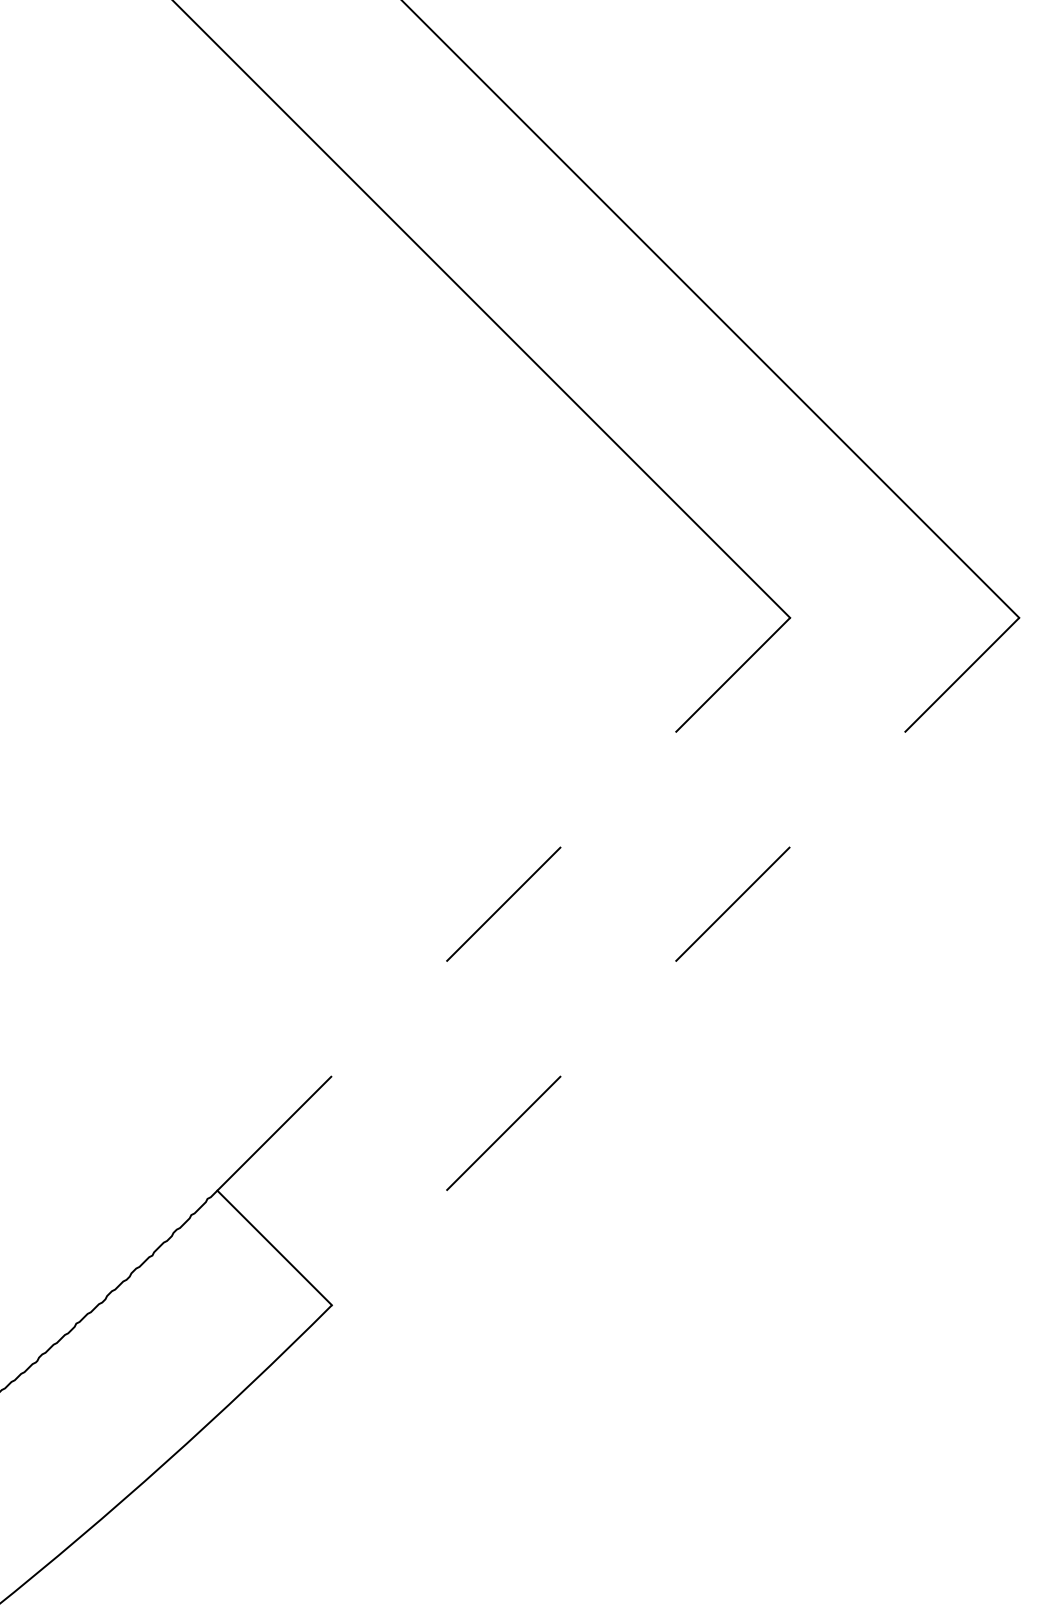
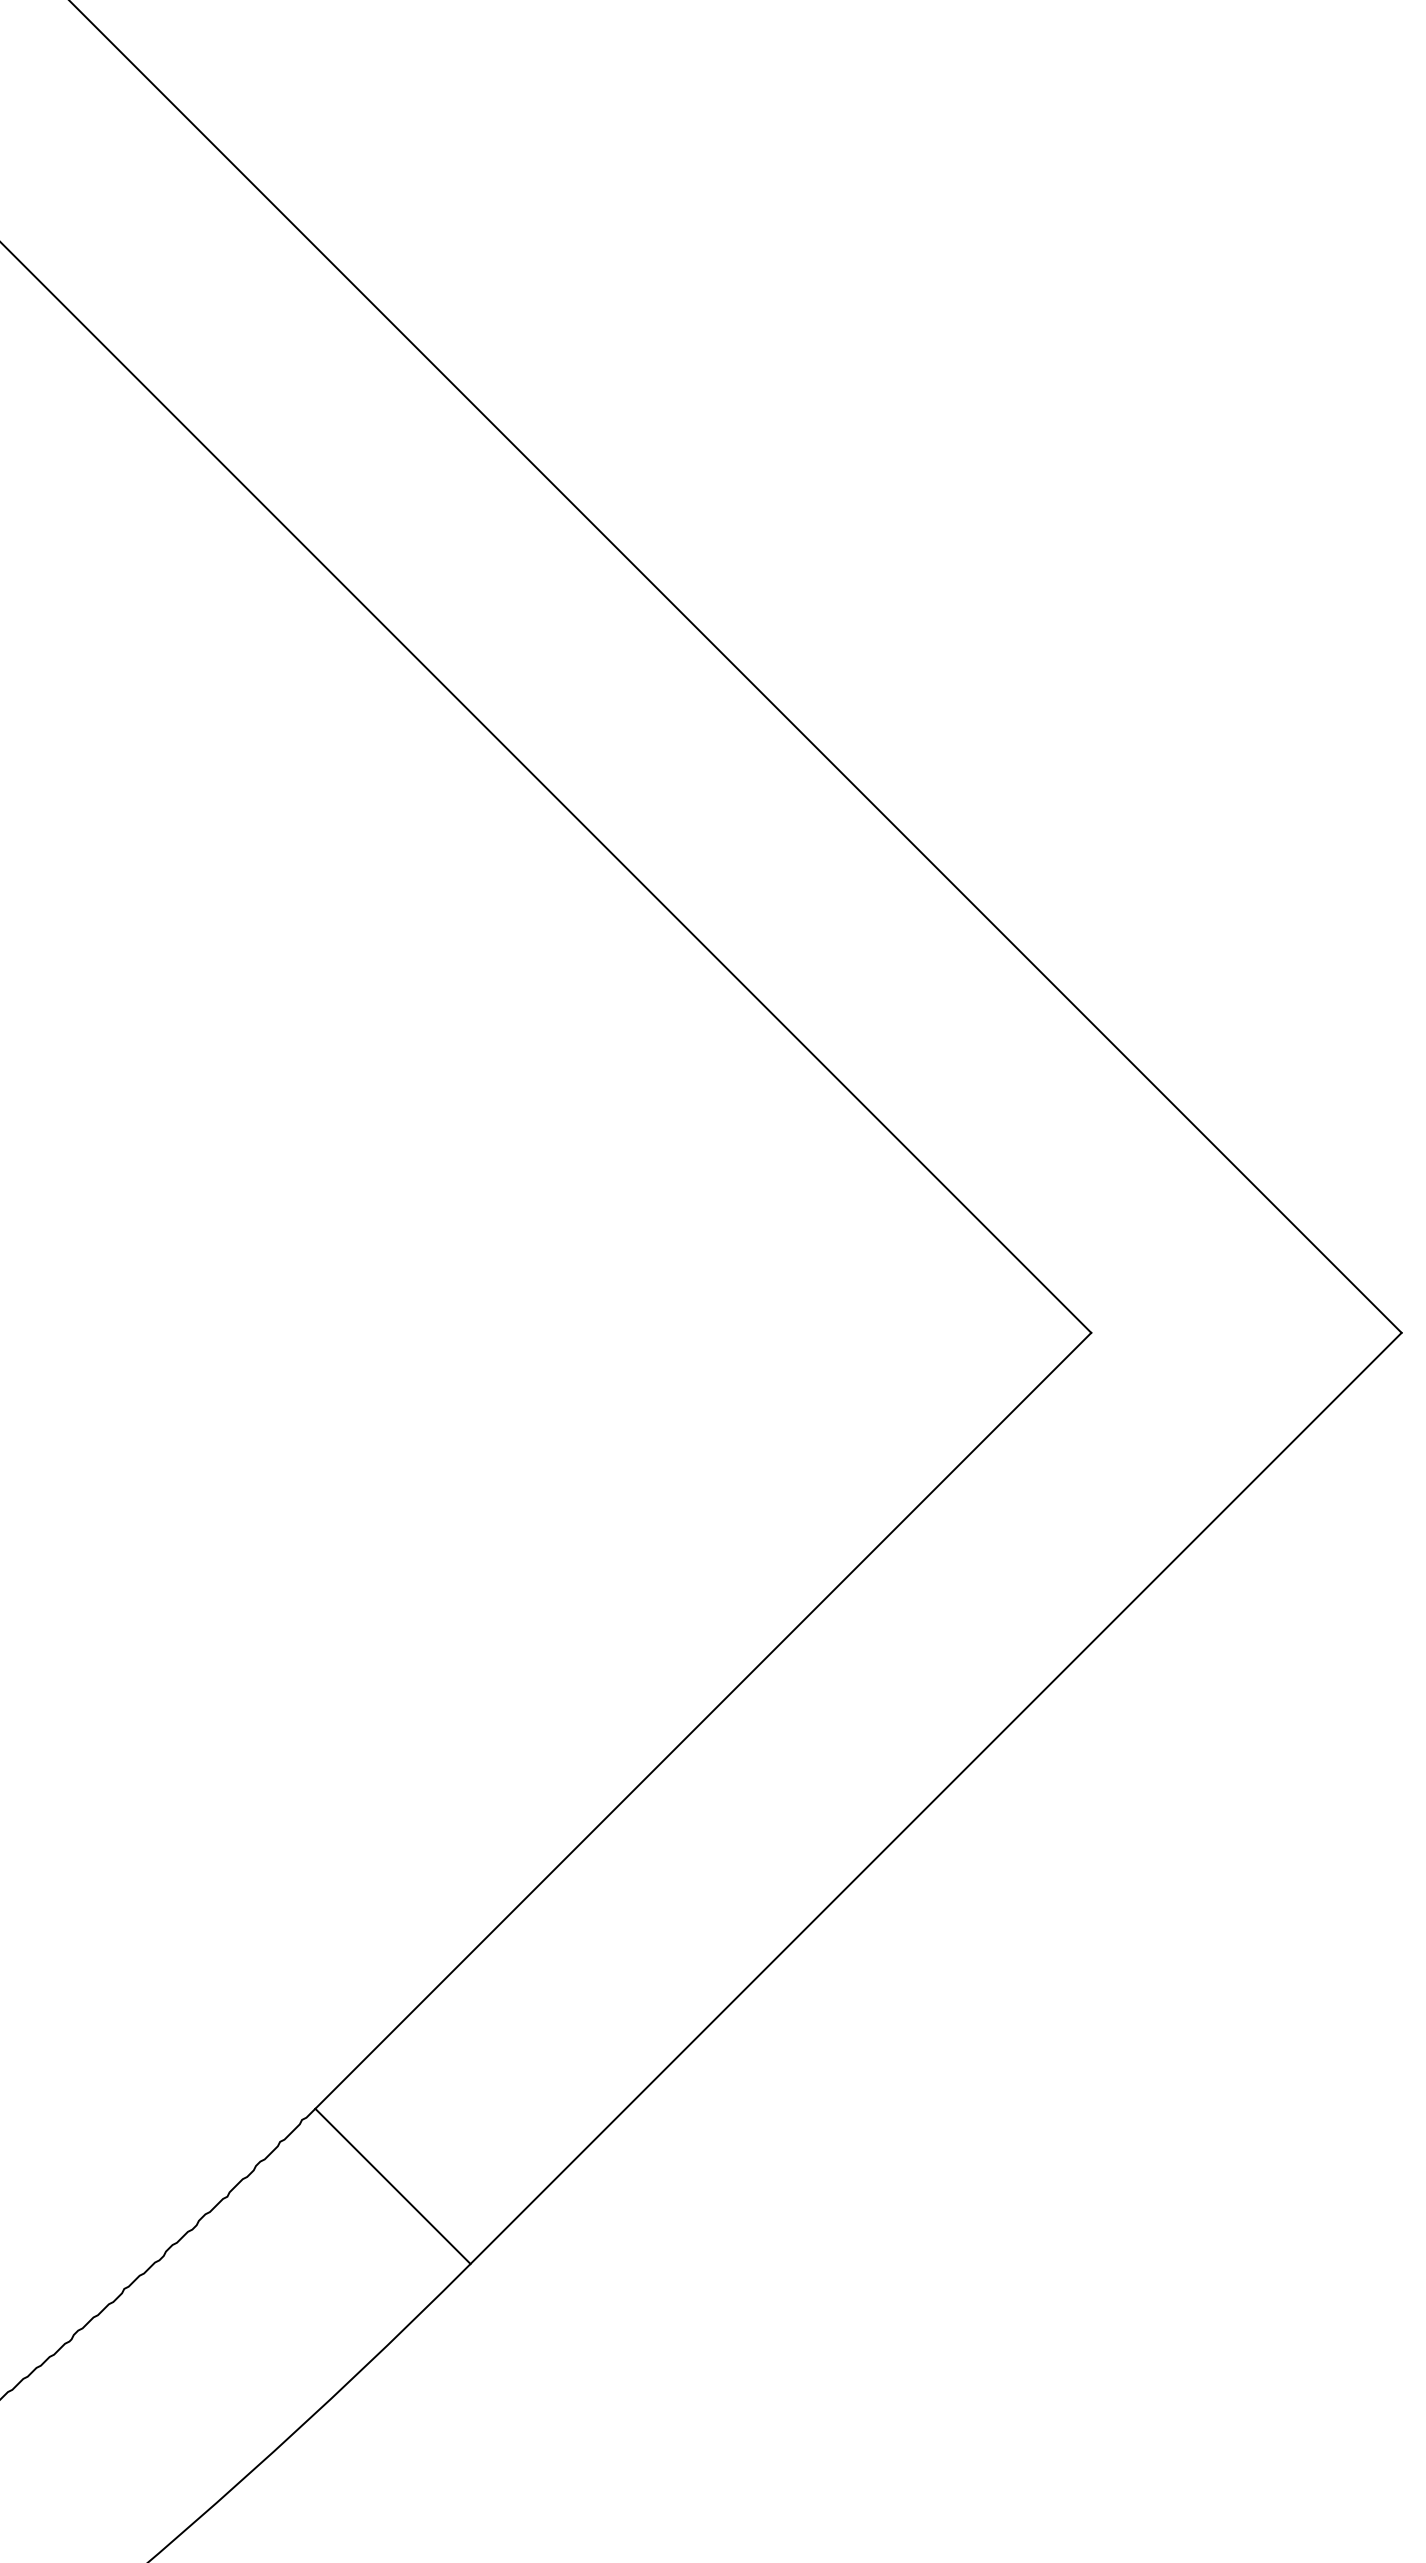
line: (503, 904) -> (703, 1720), dashed -> solid
line: (675, 961) -> (935, 1798), dashed -> solid

